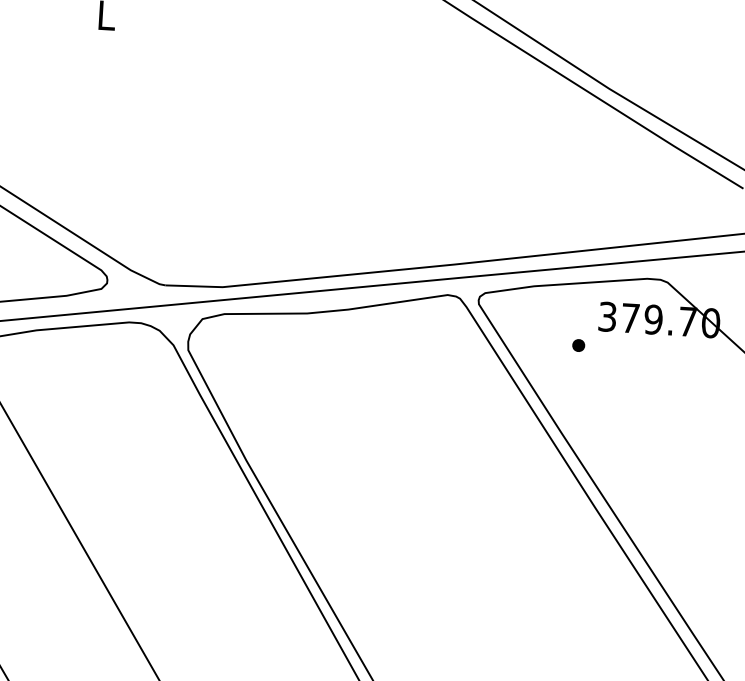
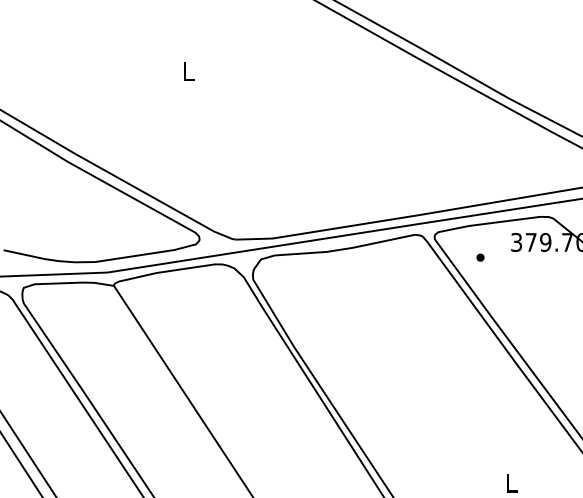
part: (578, 345) -> (480, 257), moved

